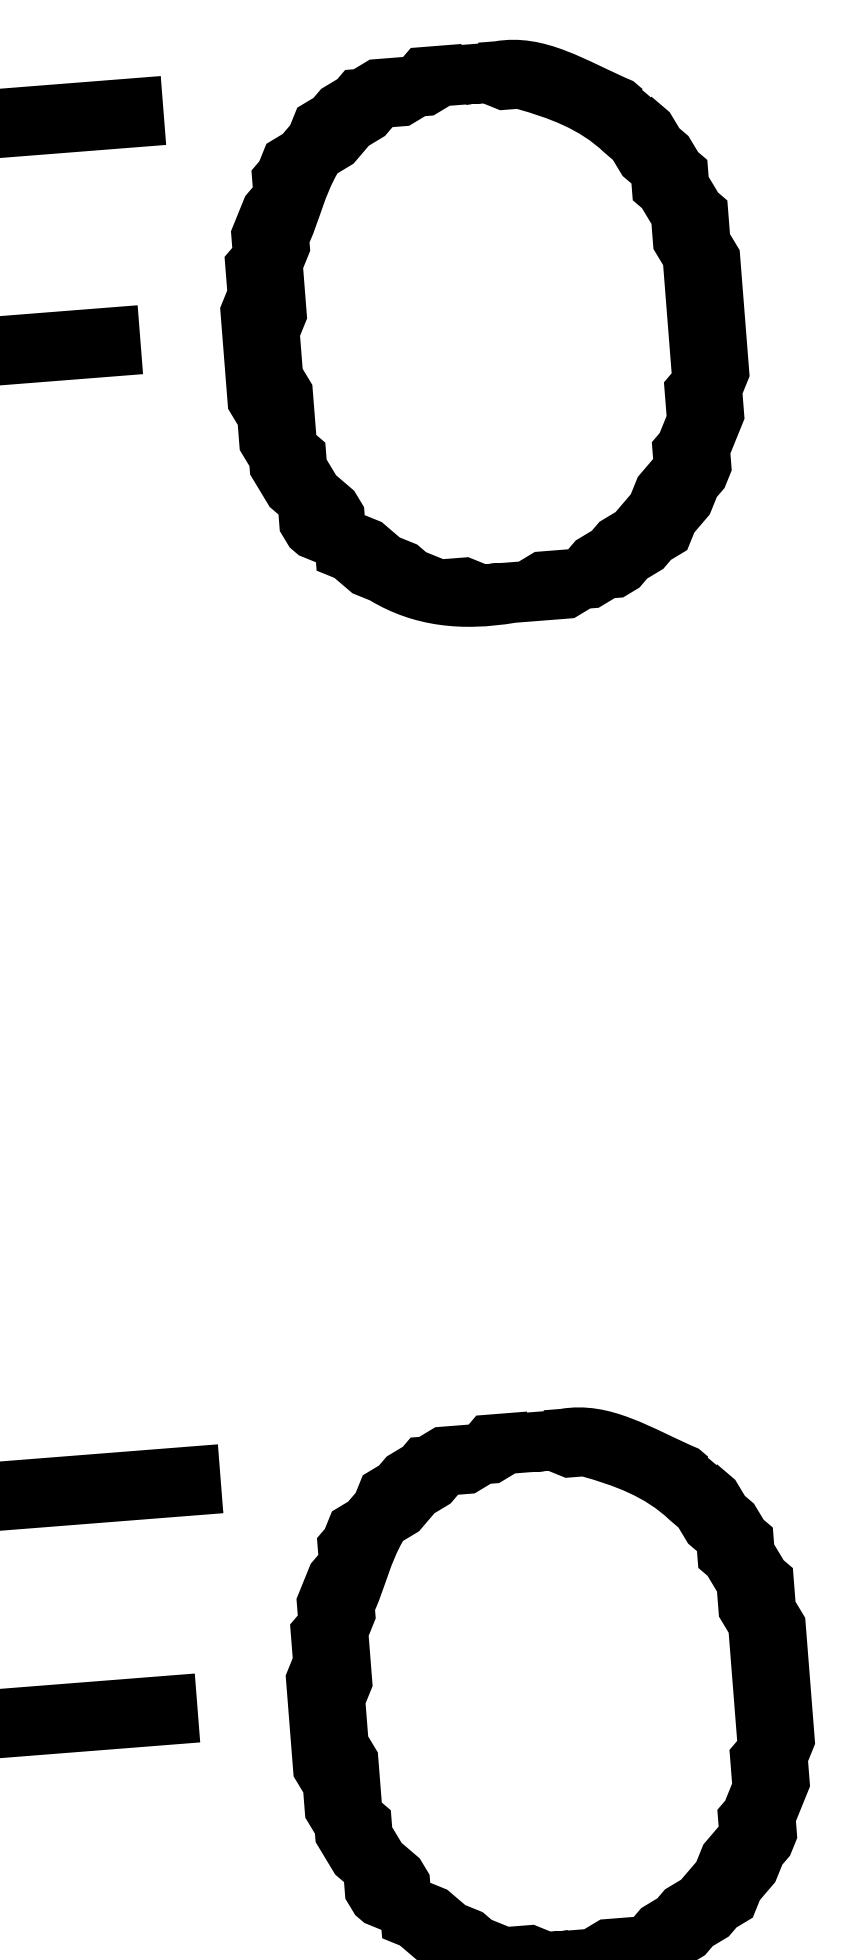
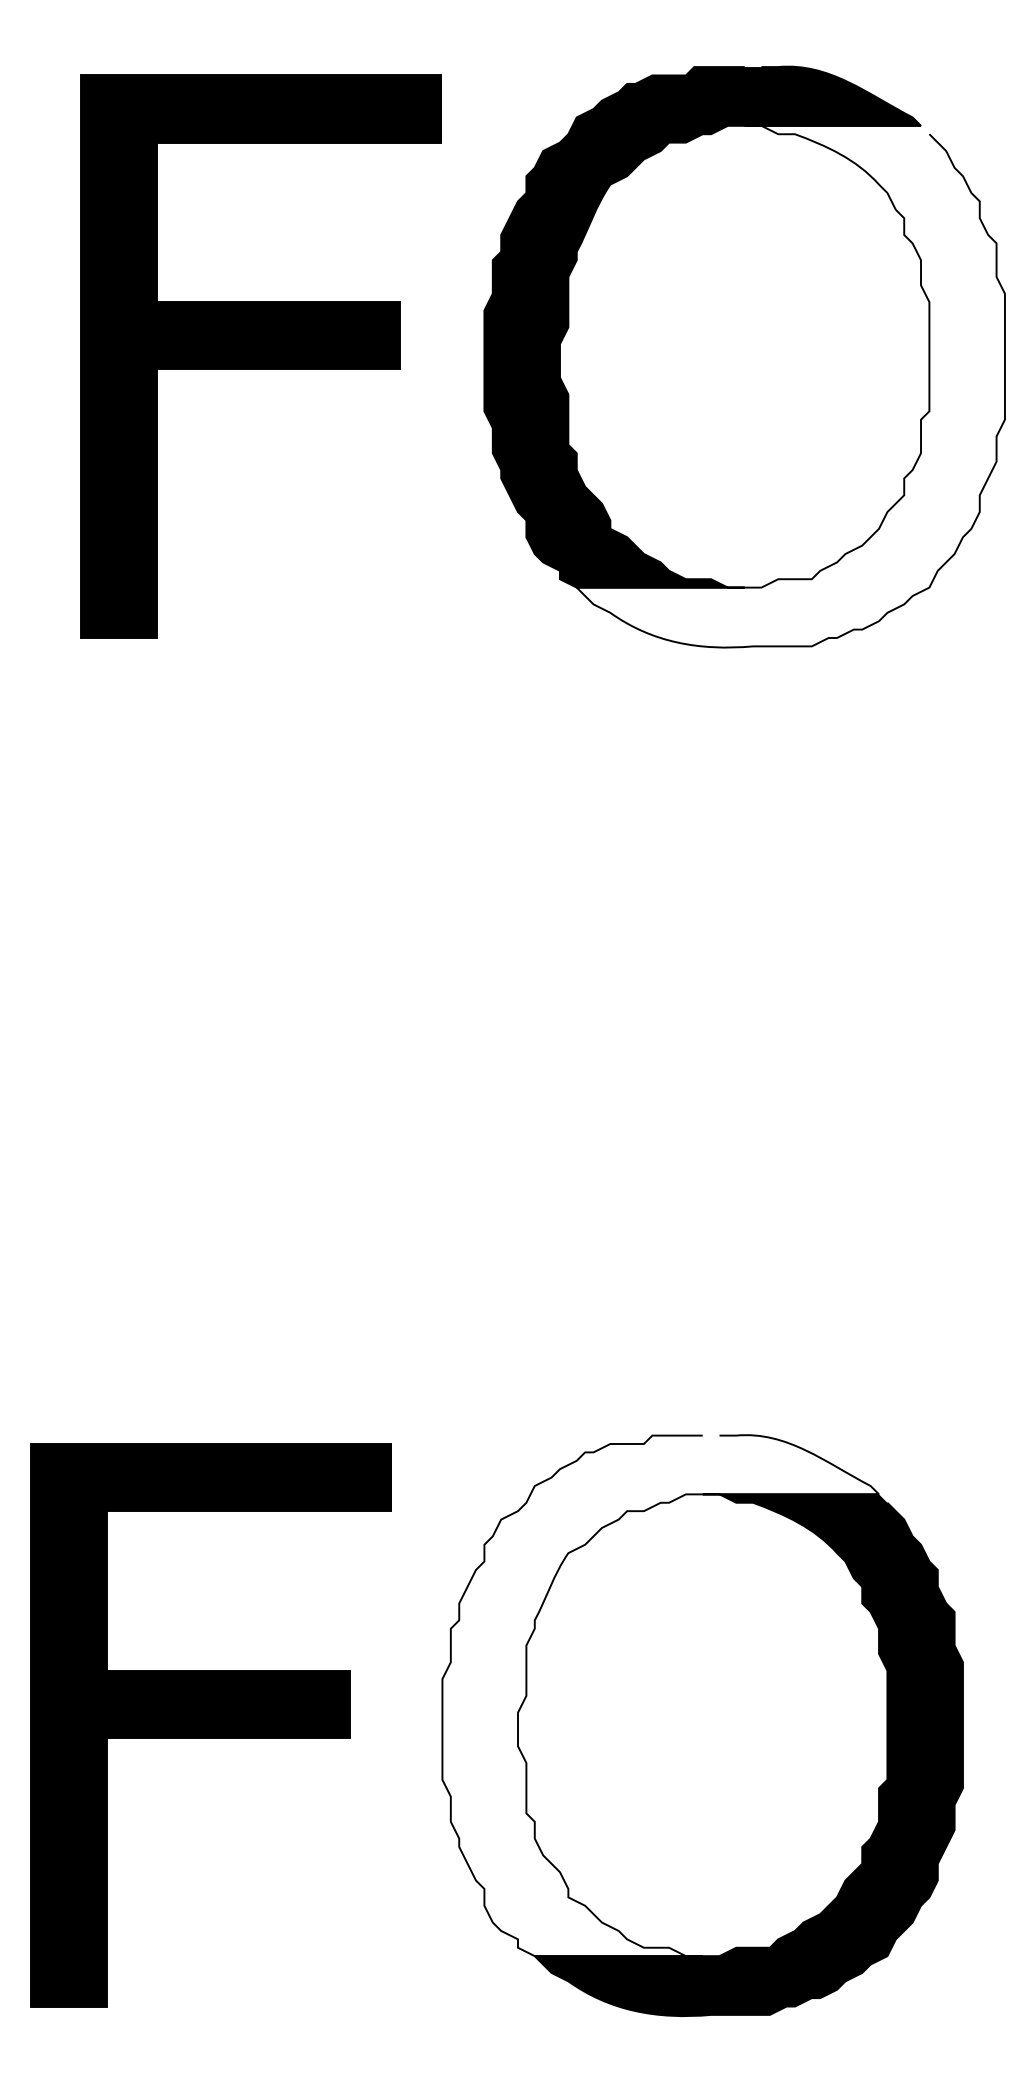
fill: (532, 359) -> (790, 386), removed
fill: (505, 1674) -> (660, 1695), removed

